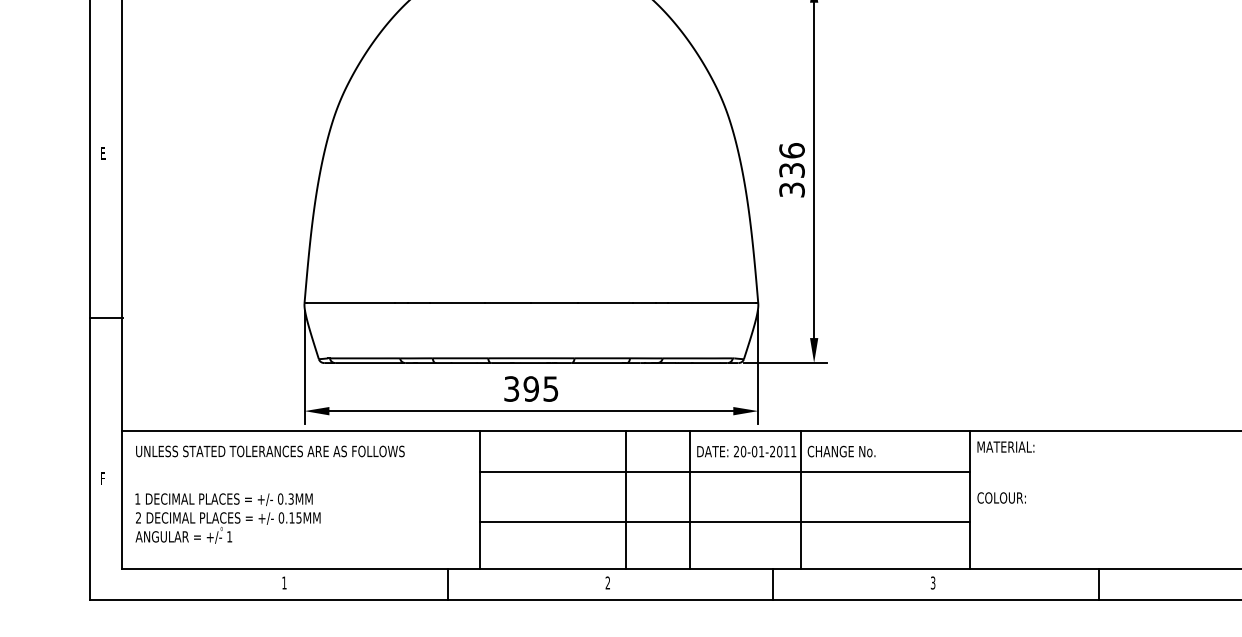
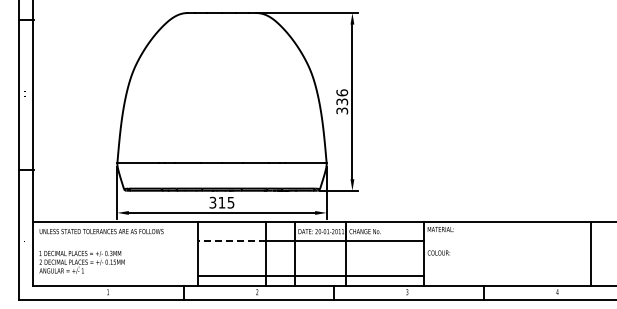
text: (530, 388) -> (221, 202), 395 -> 315
line: (554, 473) -> (232, 241), solid -> dashed
line: (725, 522) -> (311, 276), moved

